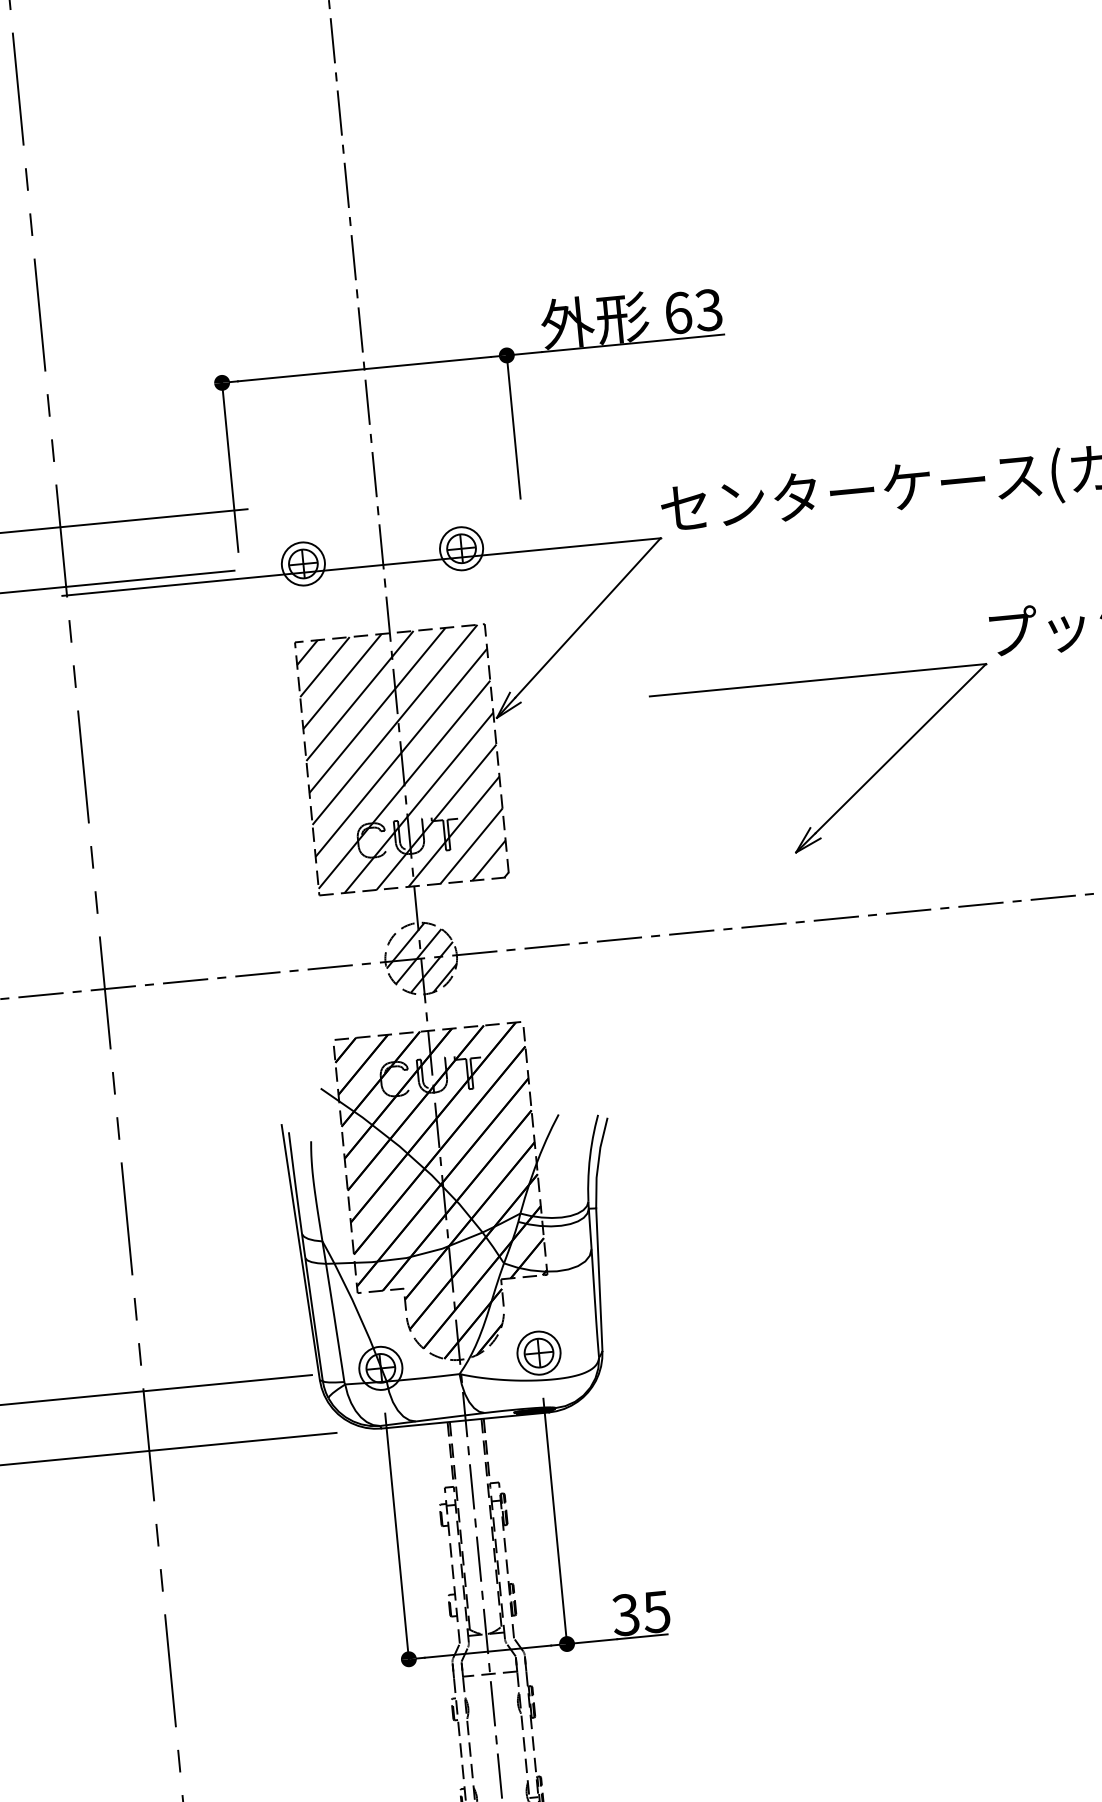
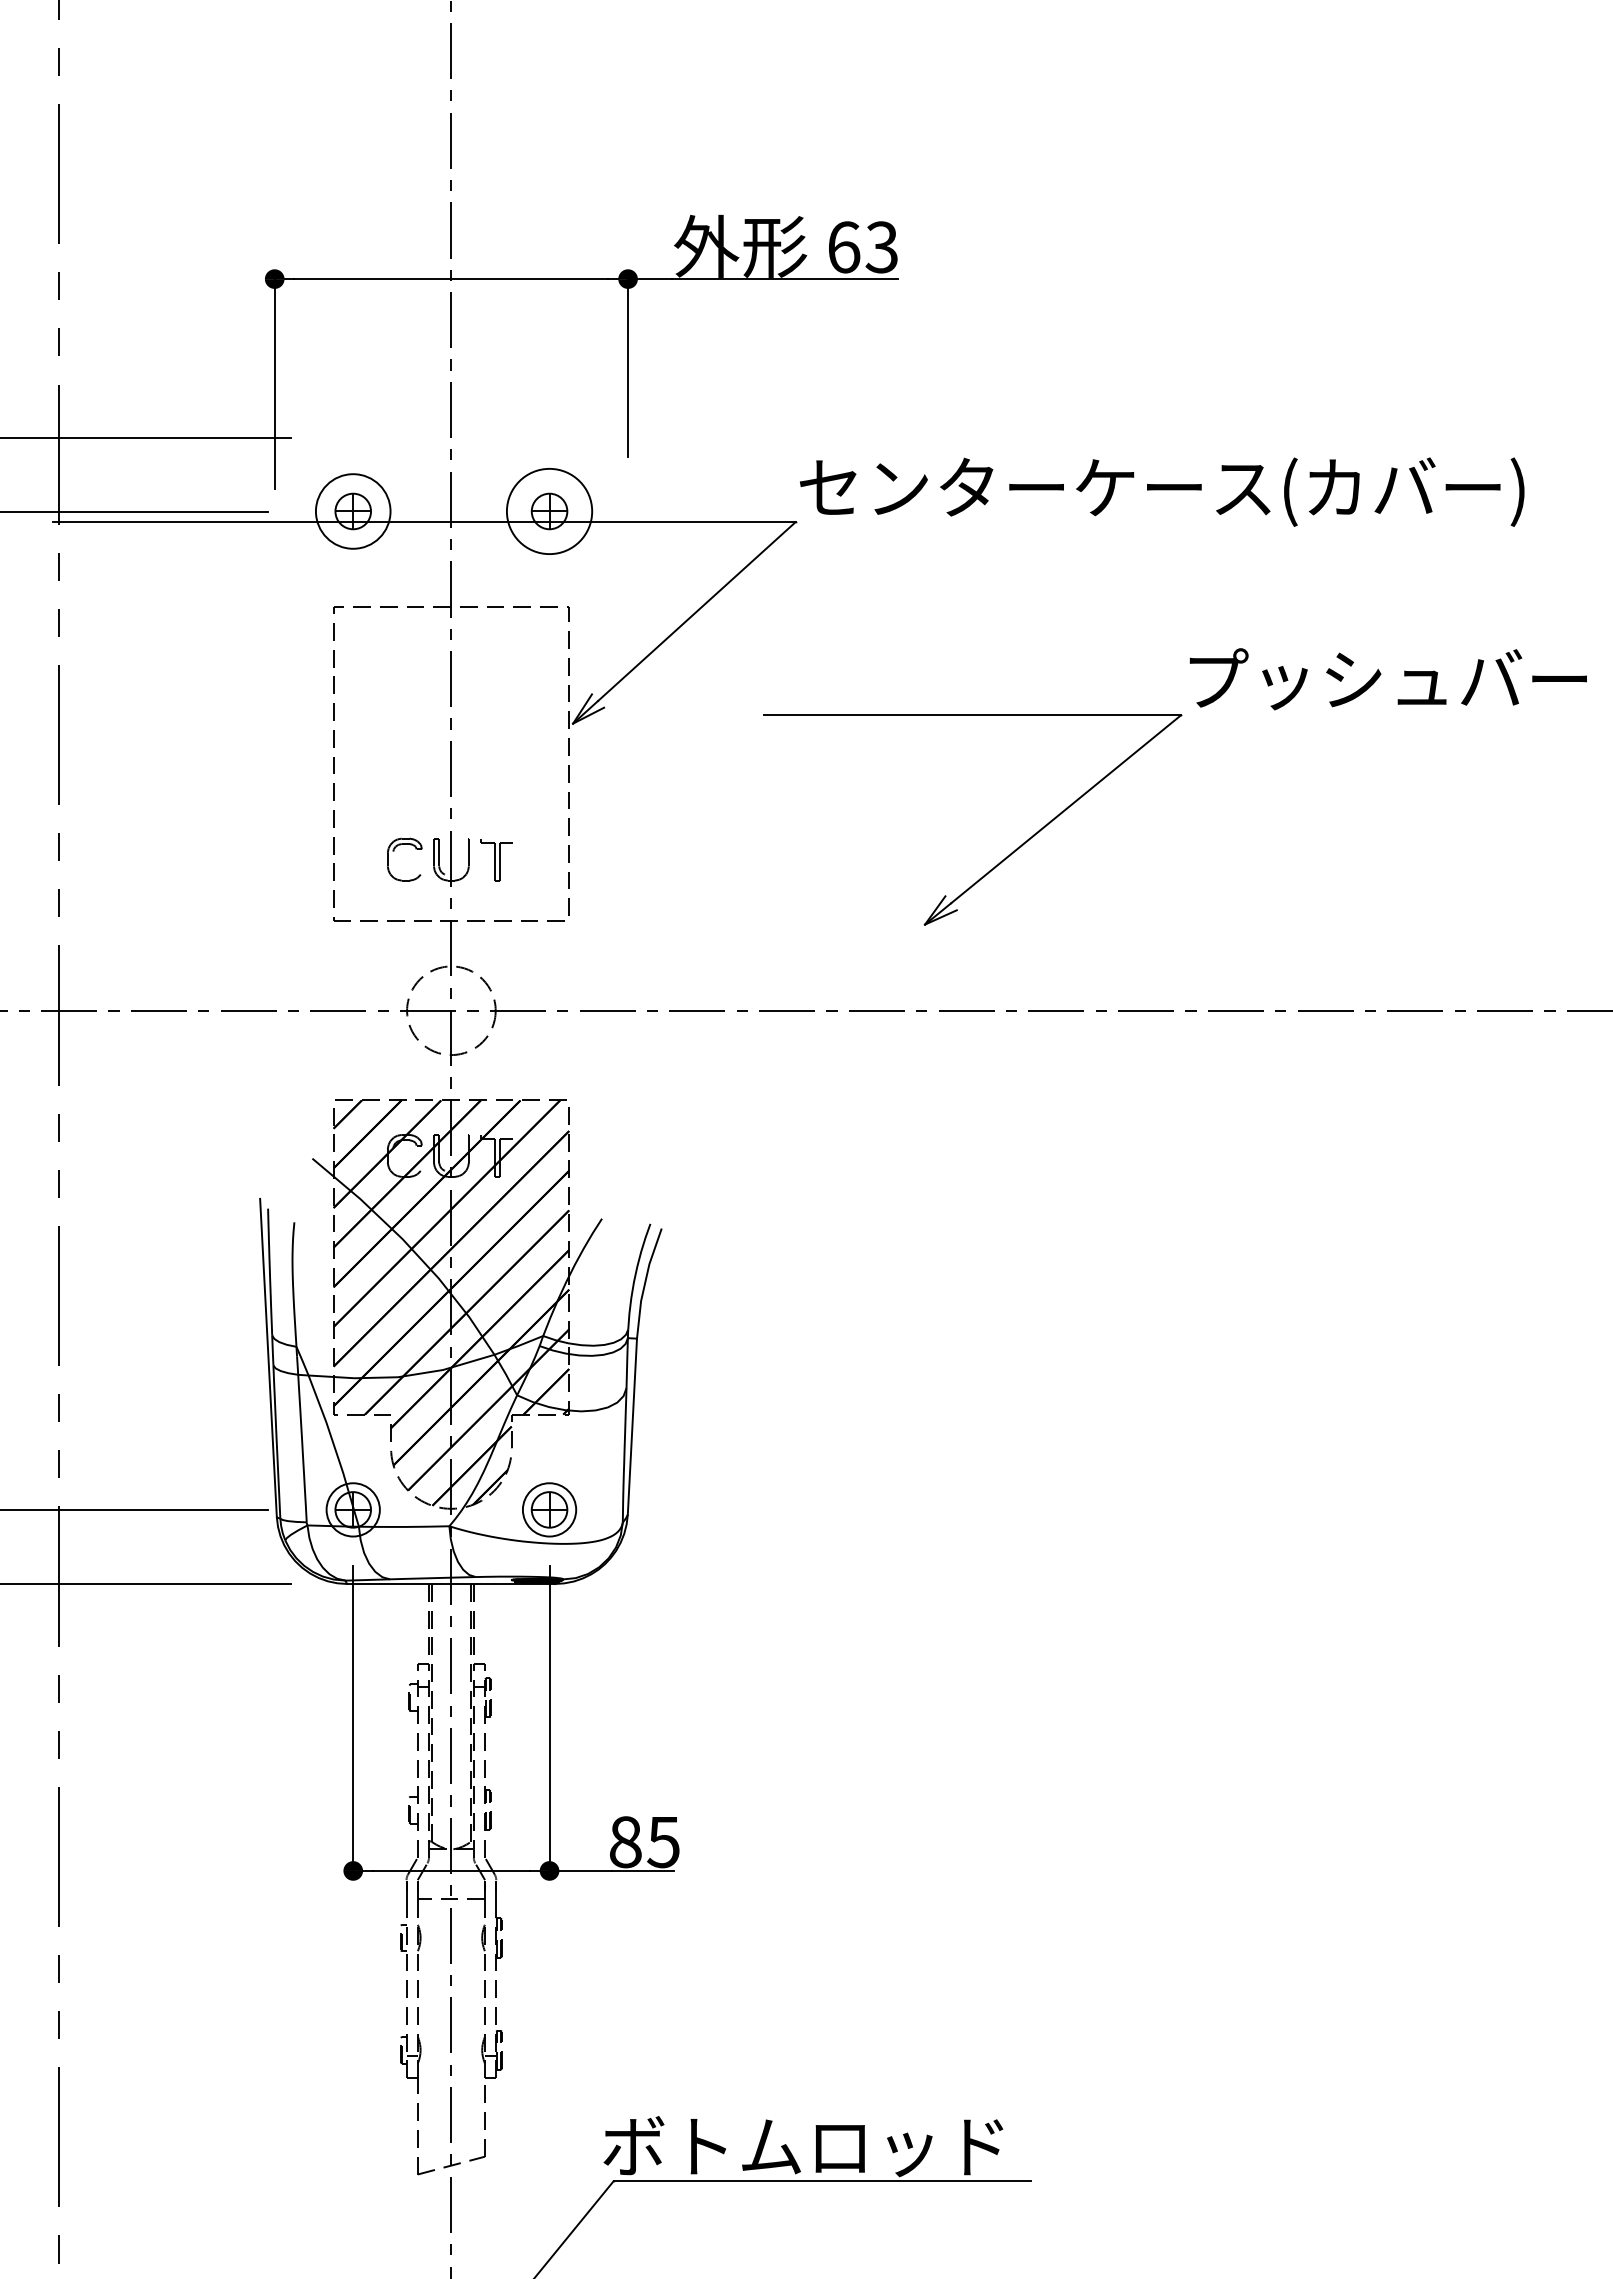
circle: (461, 548) -> (549, 511), size x1.6
circle: (302, 564) -> (352, 511), size x1.4
hatch: (402, 759) -> (451, 763), removed
hatch: (420, 958) -> (450, 1010), removed
text: (626, 1615) -> (625, 1842), 35 -> 85

